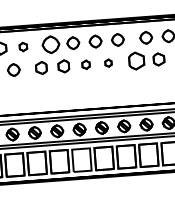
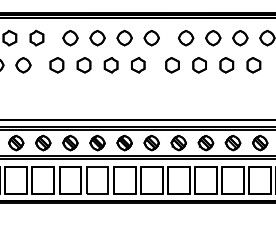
part: (51, 45) -> (70, 38), size x0.71
part: (23, 47) -> (36, 38), size x1.43
part: (136, 61) -> (172, 65), size x0.71
part: (108, 63) -> (138, 65), size x1.67
part: (85, 64) -> (110, 65), size x1.43

